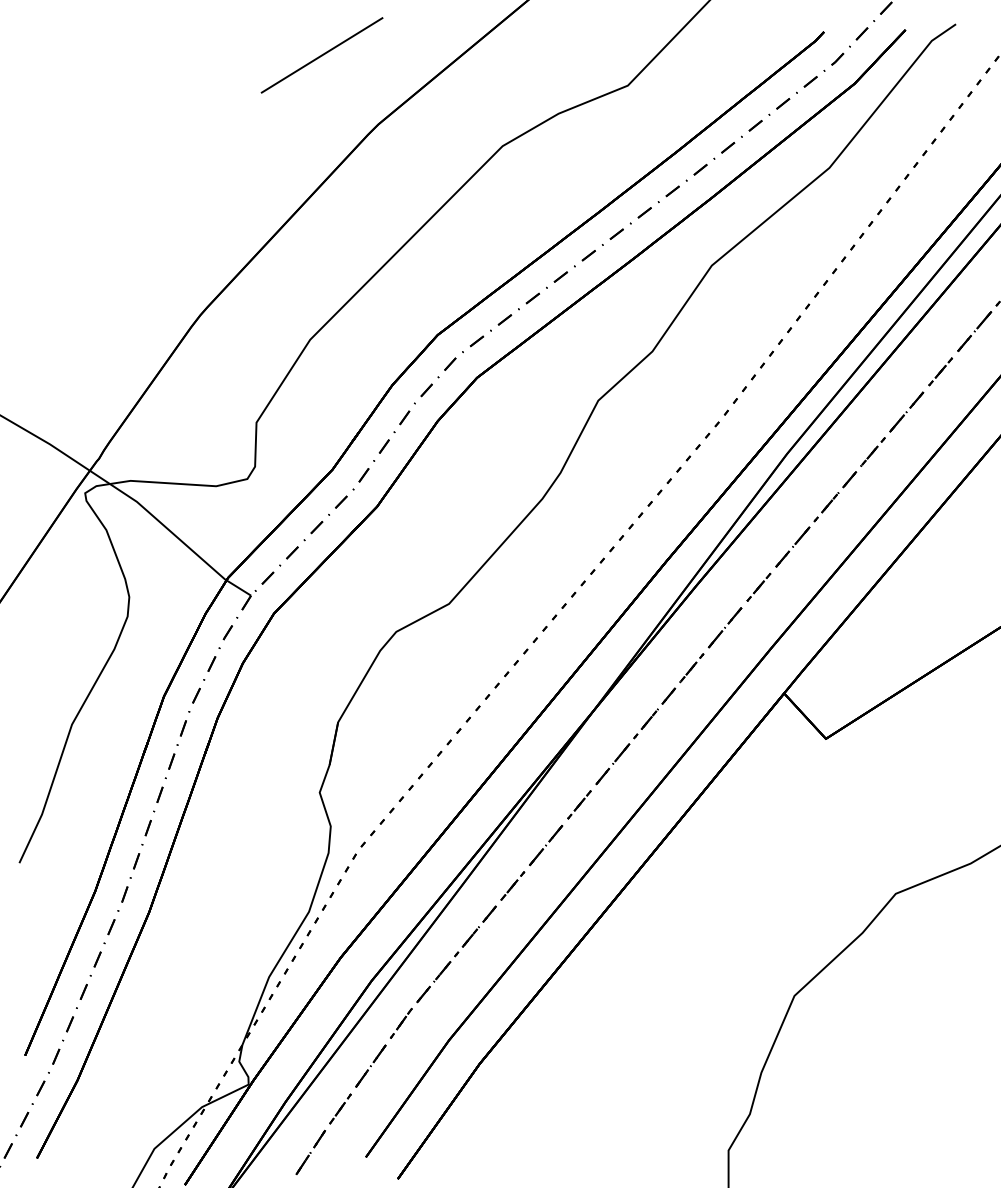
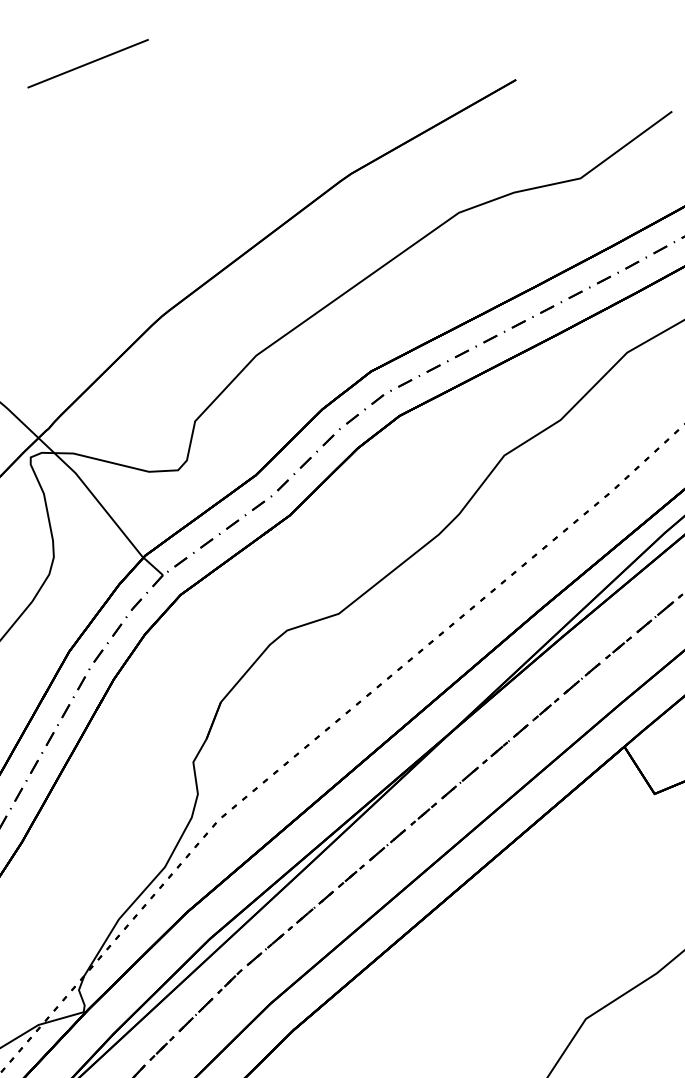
line: (321, 55) -> (87, 63), moved

